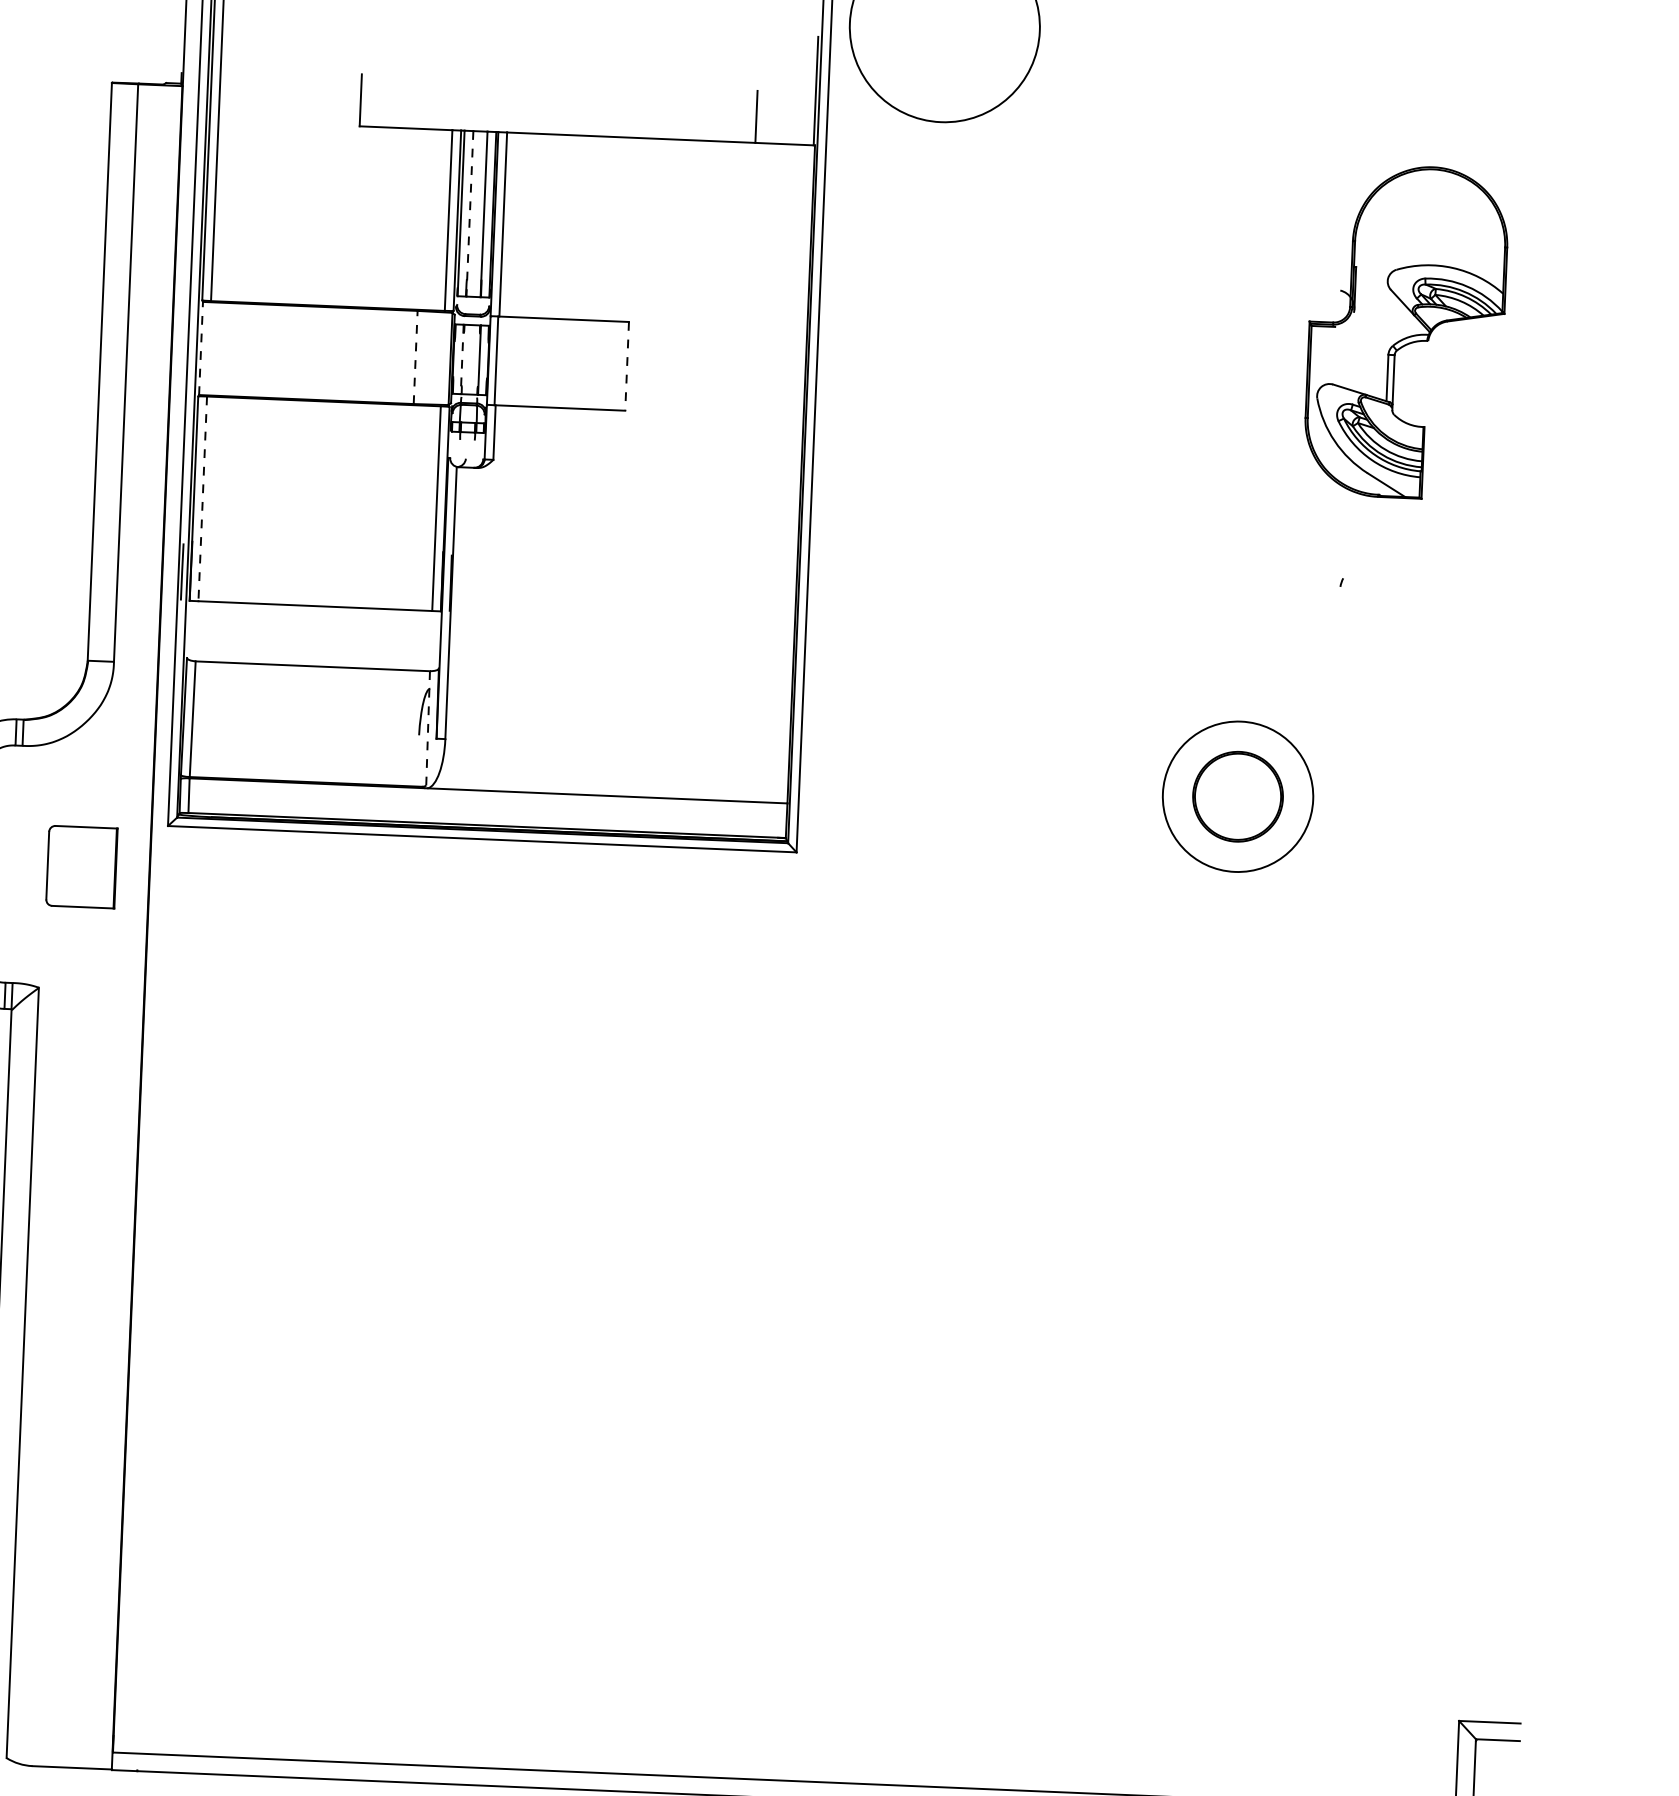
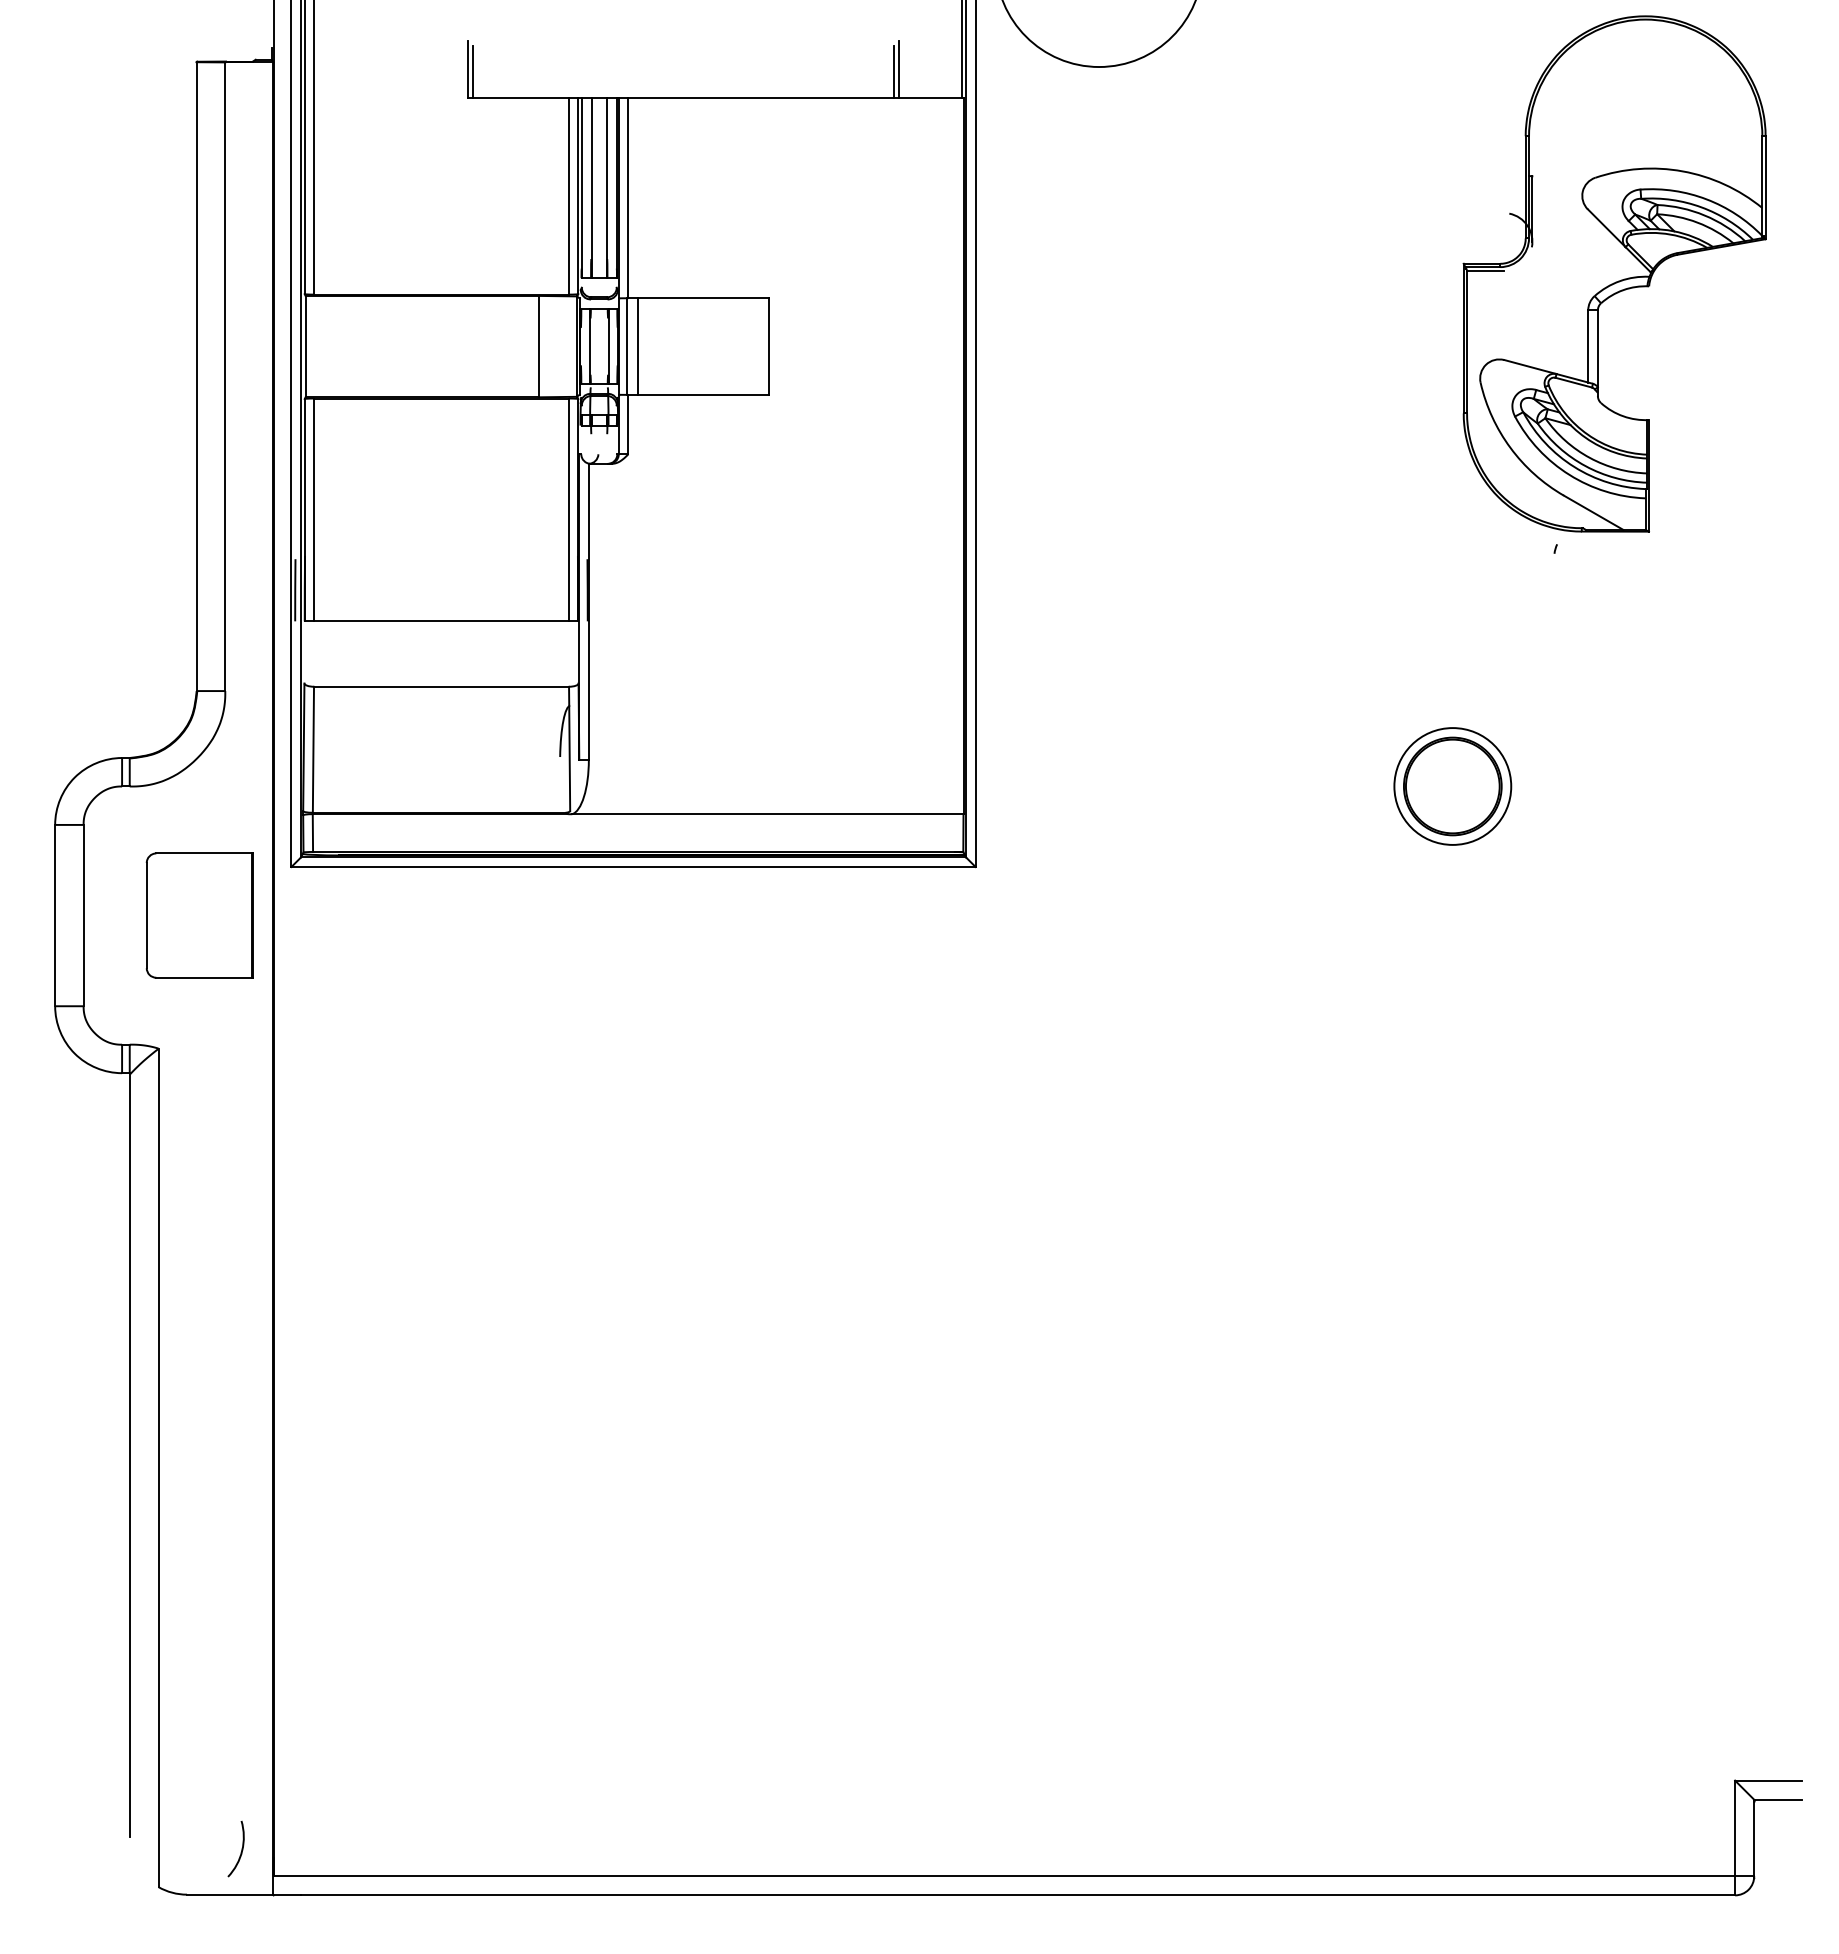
line: (364, 102) -> (472, 71), added
line: (751, 118) -> (893, 71), added
line: (469, 214) -> (591, 188), dashed -> solid
part: (1406, 331) -> (1614, 273), size x1.43
line: (200, 348) -> (305, 346), dashed -> solid
line: (415, 357) -> (539, 346), dashed -> solid
line: (461, 359) -> (589, 346), dashed -> solid
line: (506, 361) -> (638, 346), added
line: (627, 367) -> (769, 347), dashed -> solid
line: (202, 499) -> (314, 510), dashed -> solid
line: (428, 727) -> (569, 748), dashed -> solid
circle: (1237, 796) -> (1452, 786), size x0.71
part: (81, 867) -> (199, 915), size x1.43
curve: (84, 1725) -> (241, 1848), added

